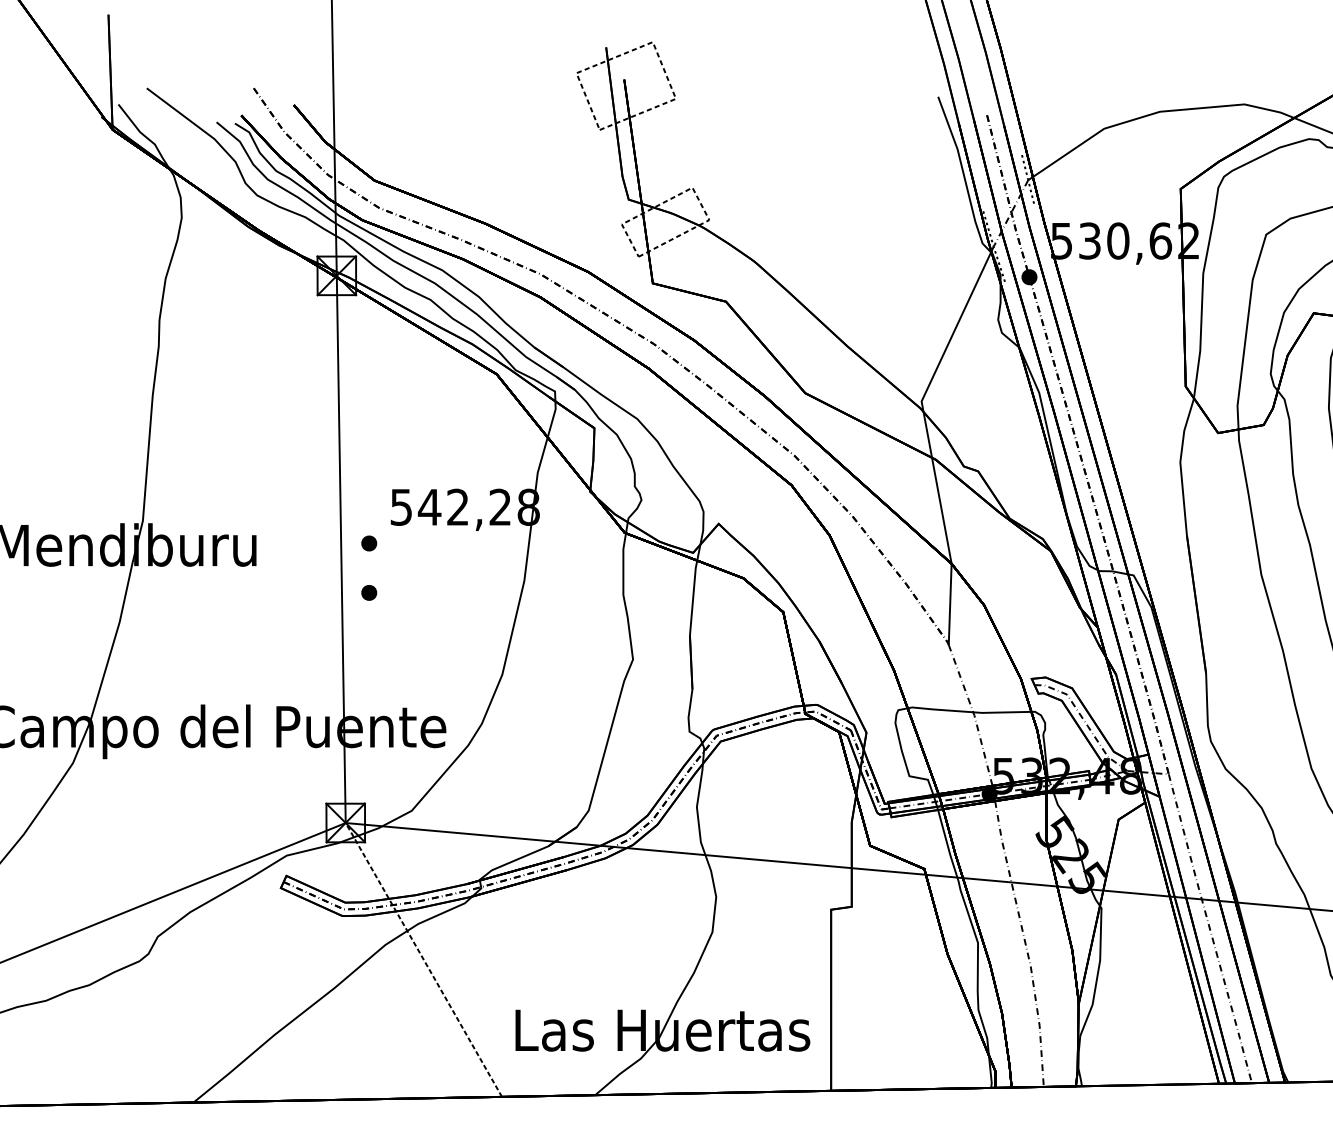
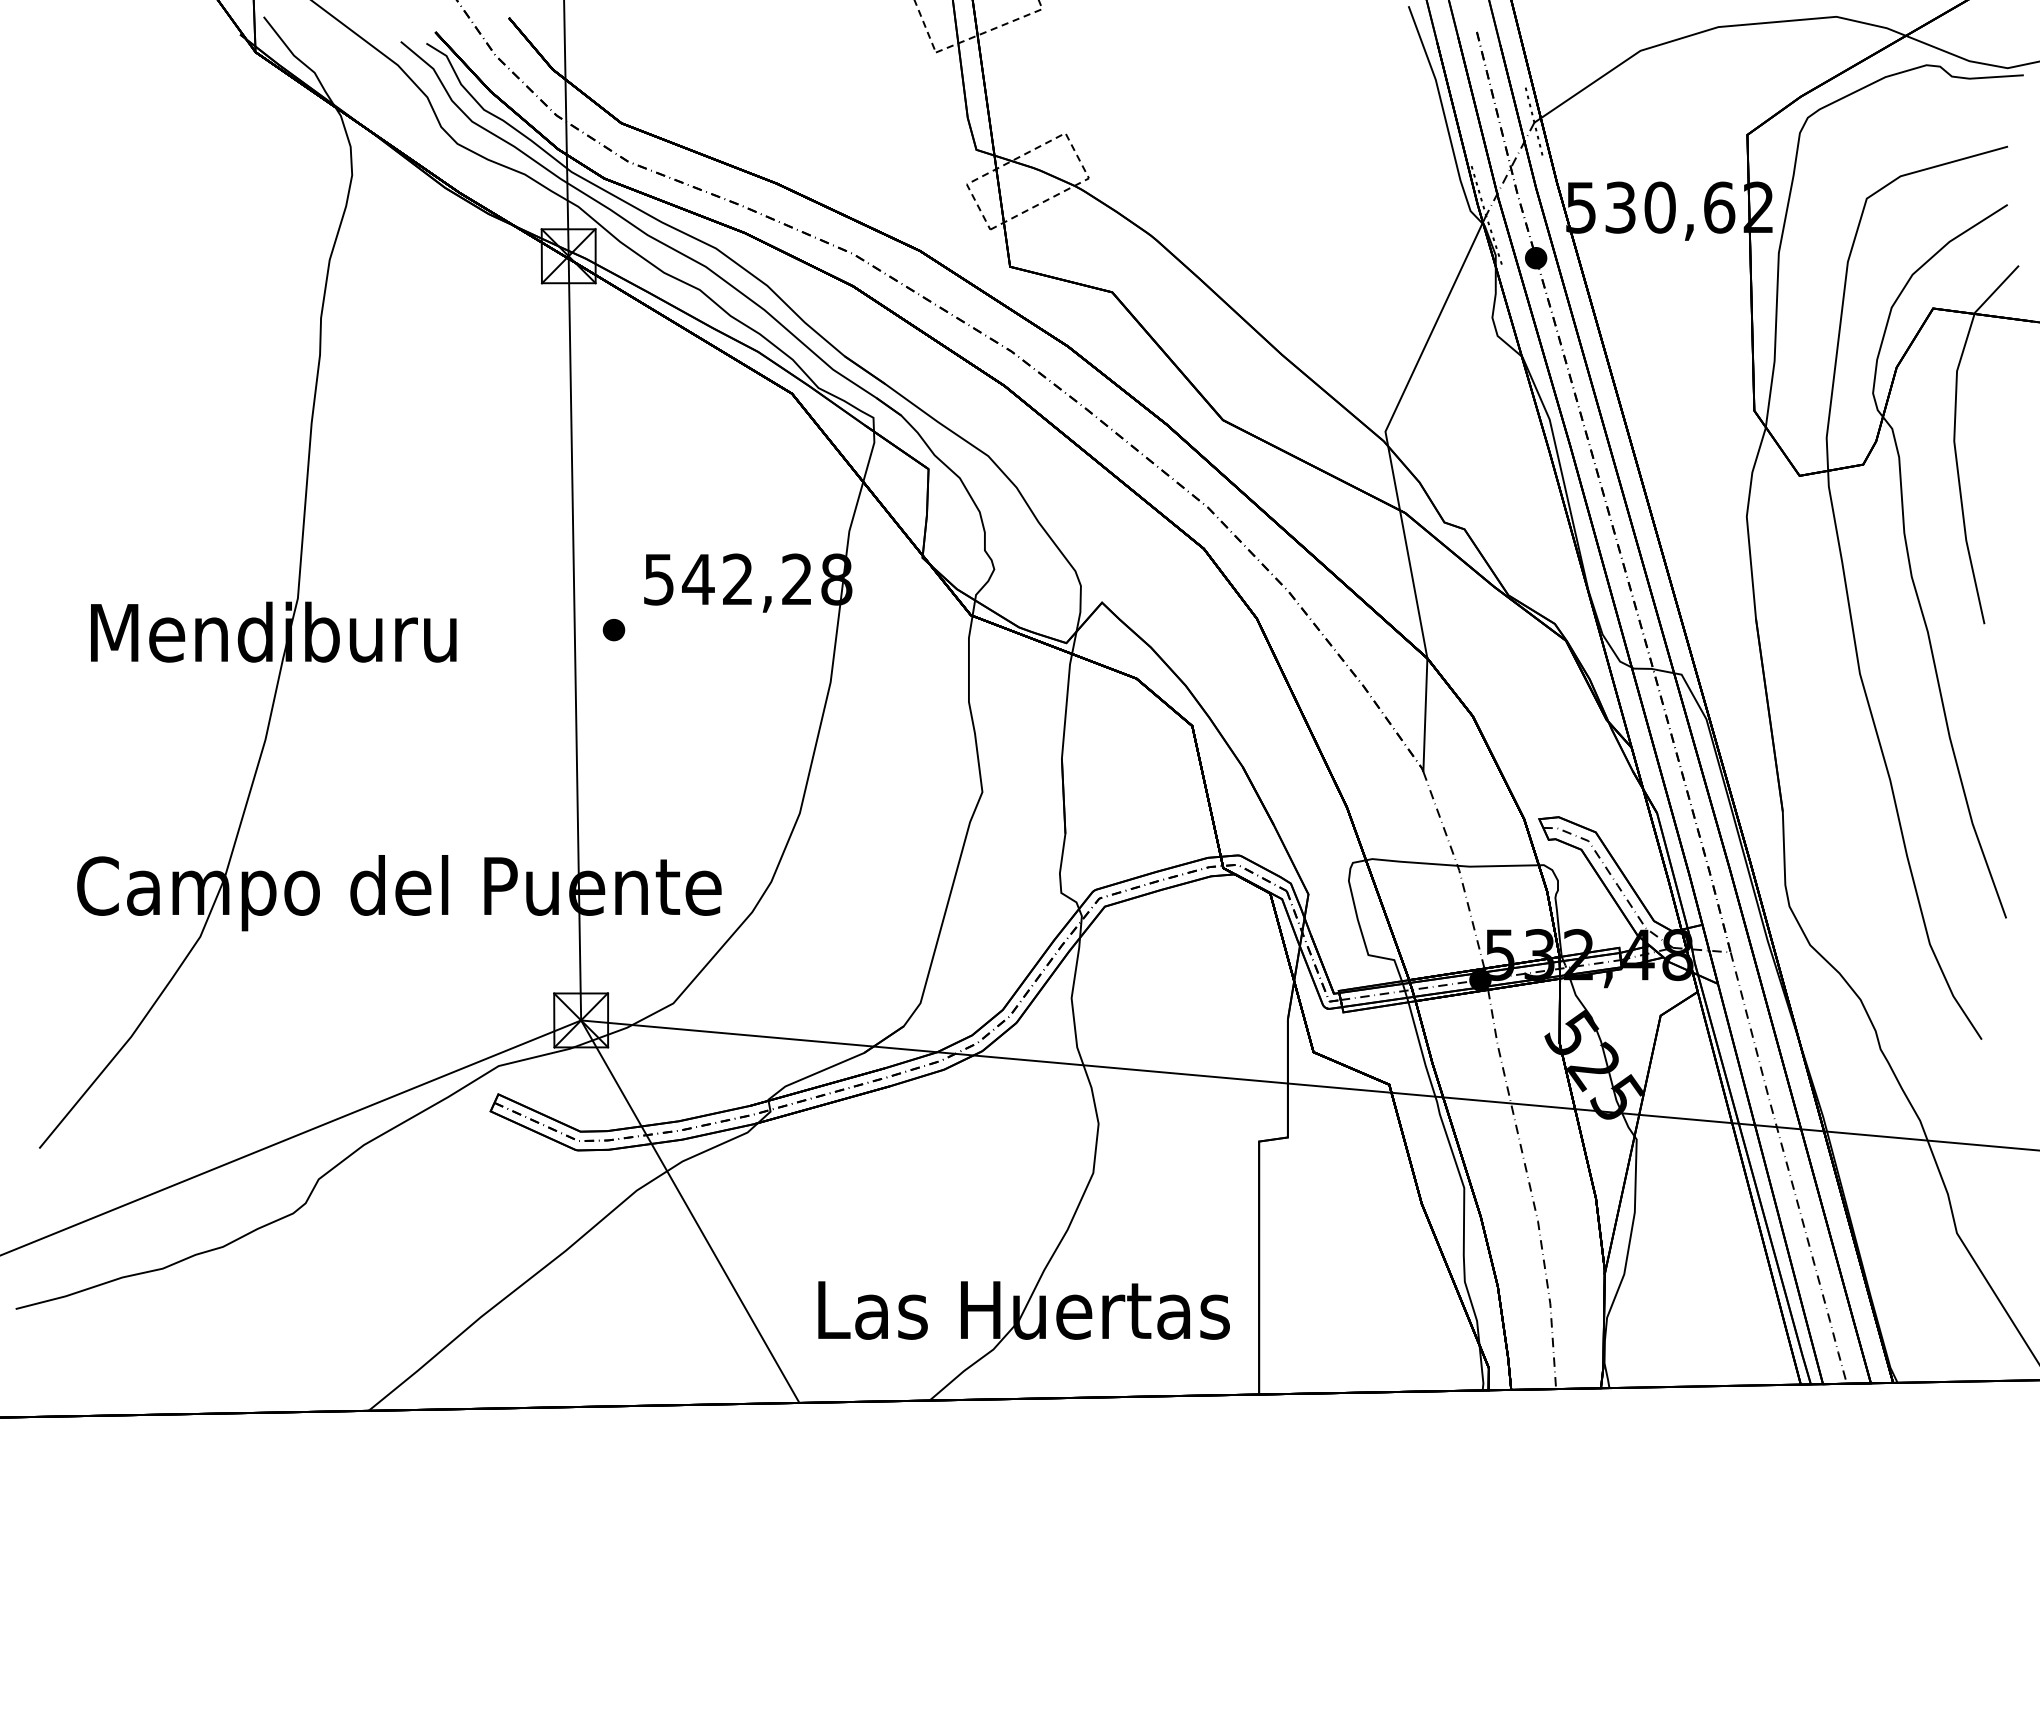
part: (368, 593) -> (613, 699), removed
line: (424, 959) -> (690, 1211), dashed -> solid

